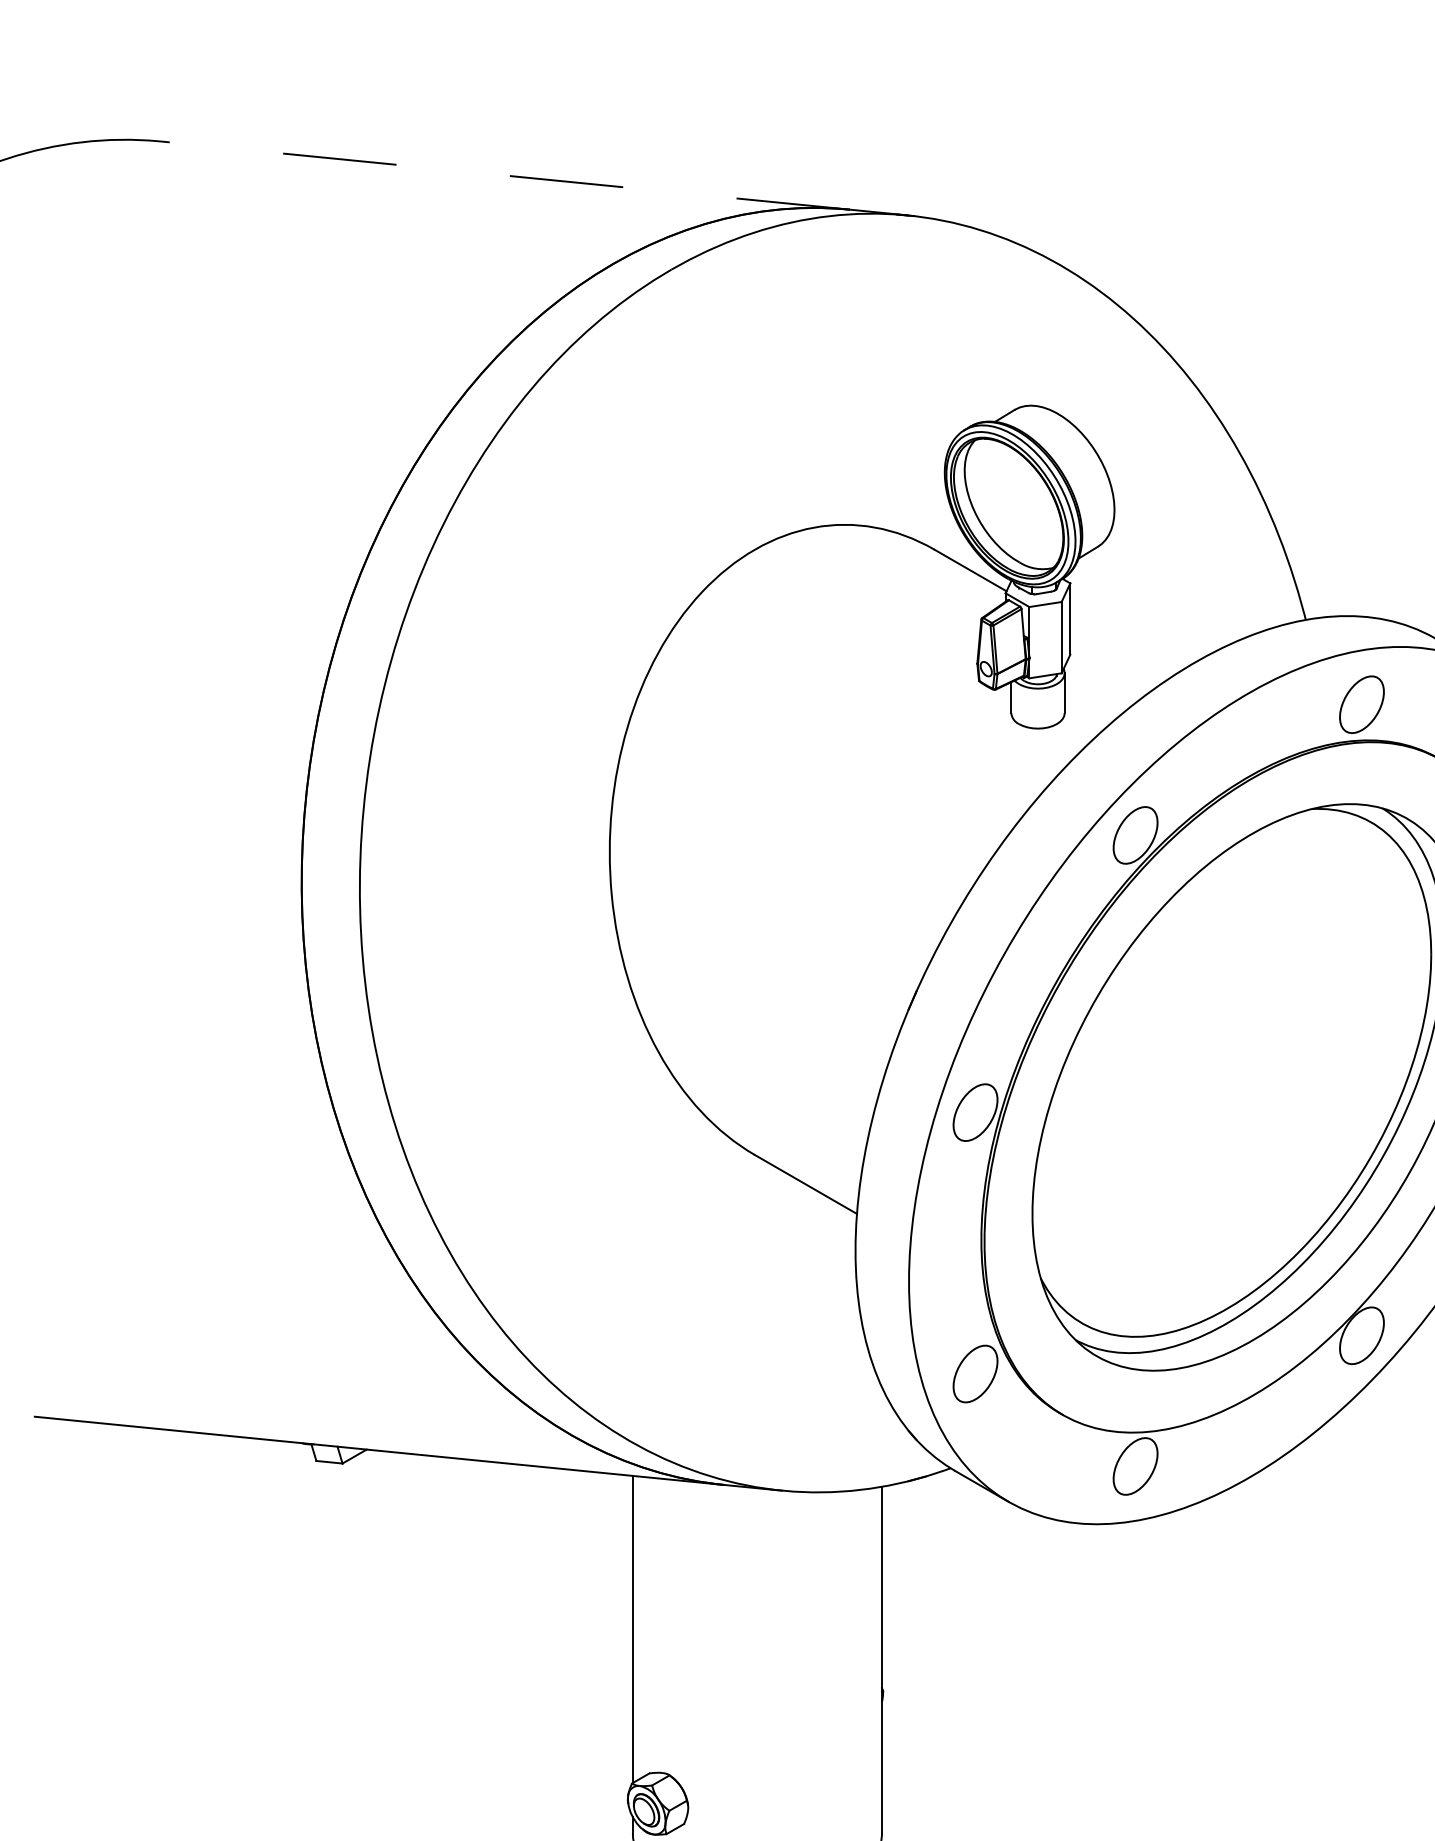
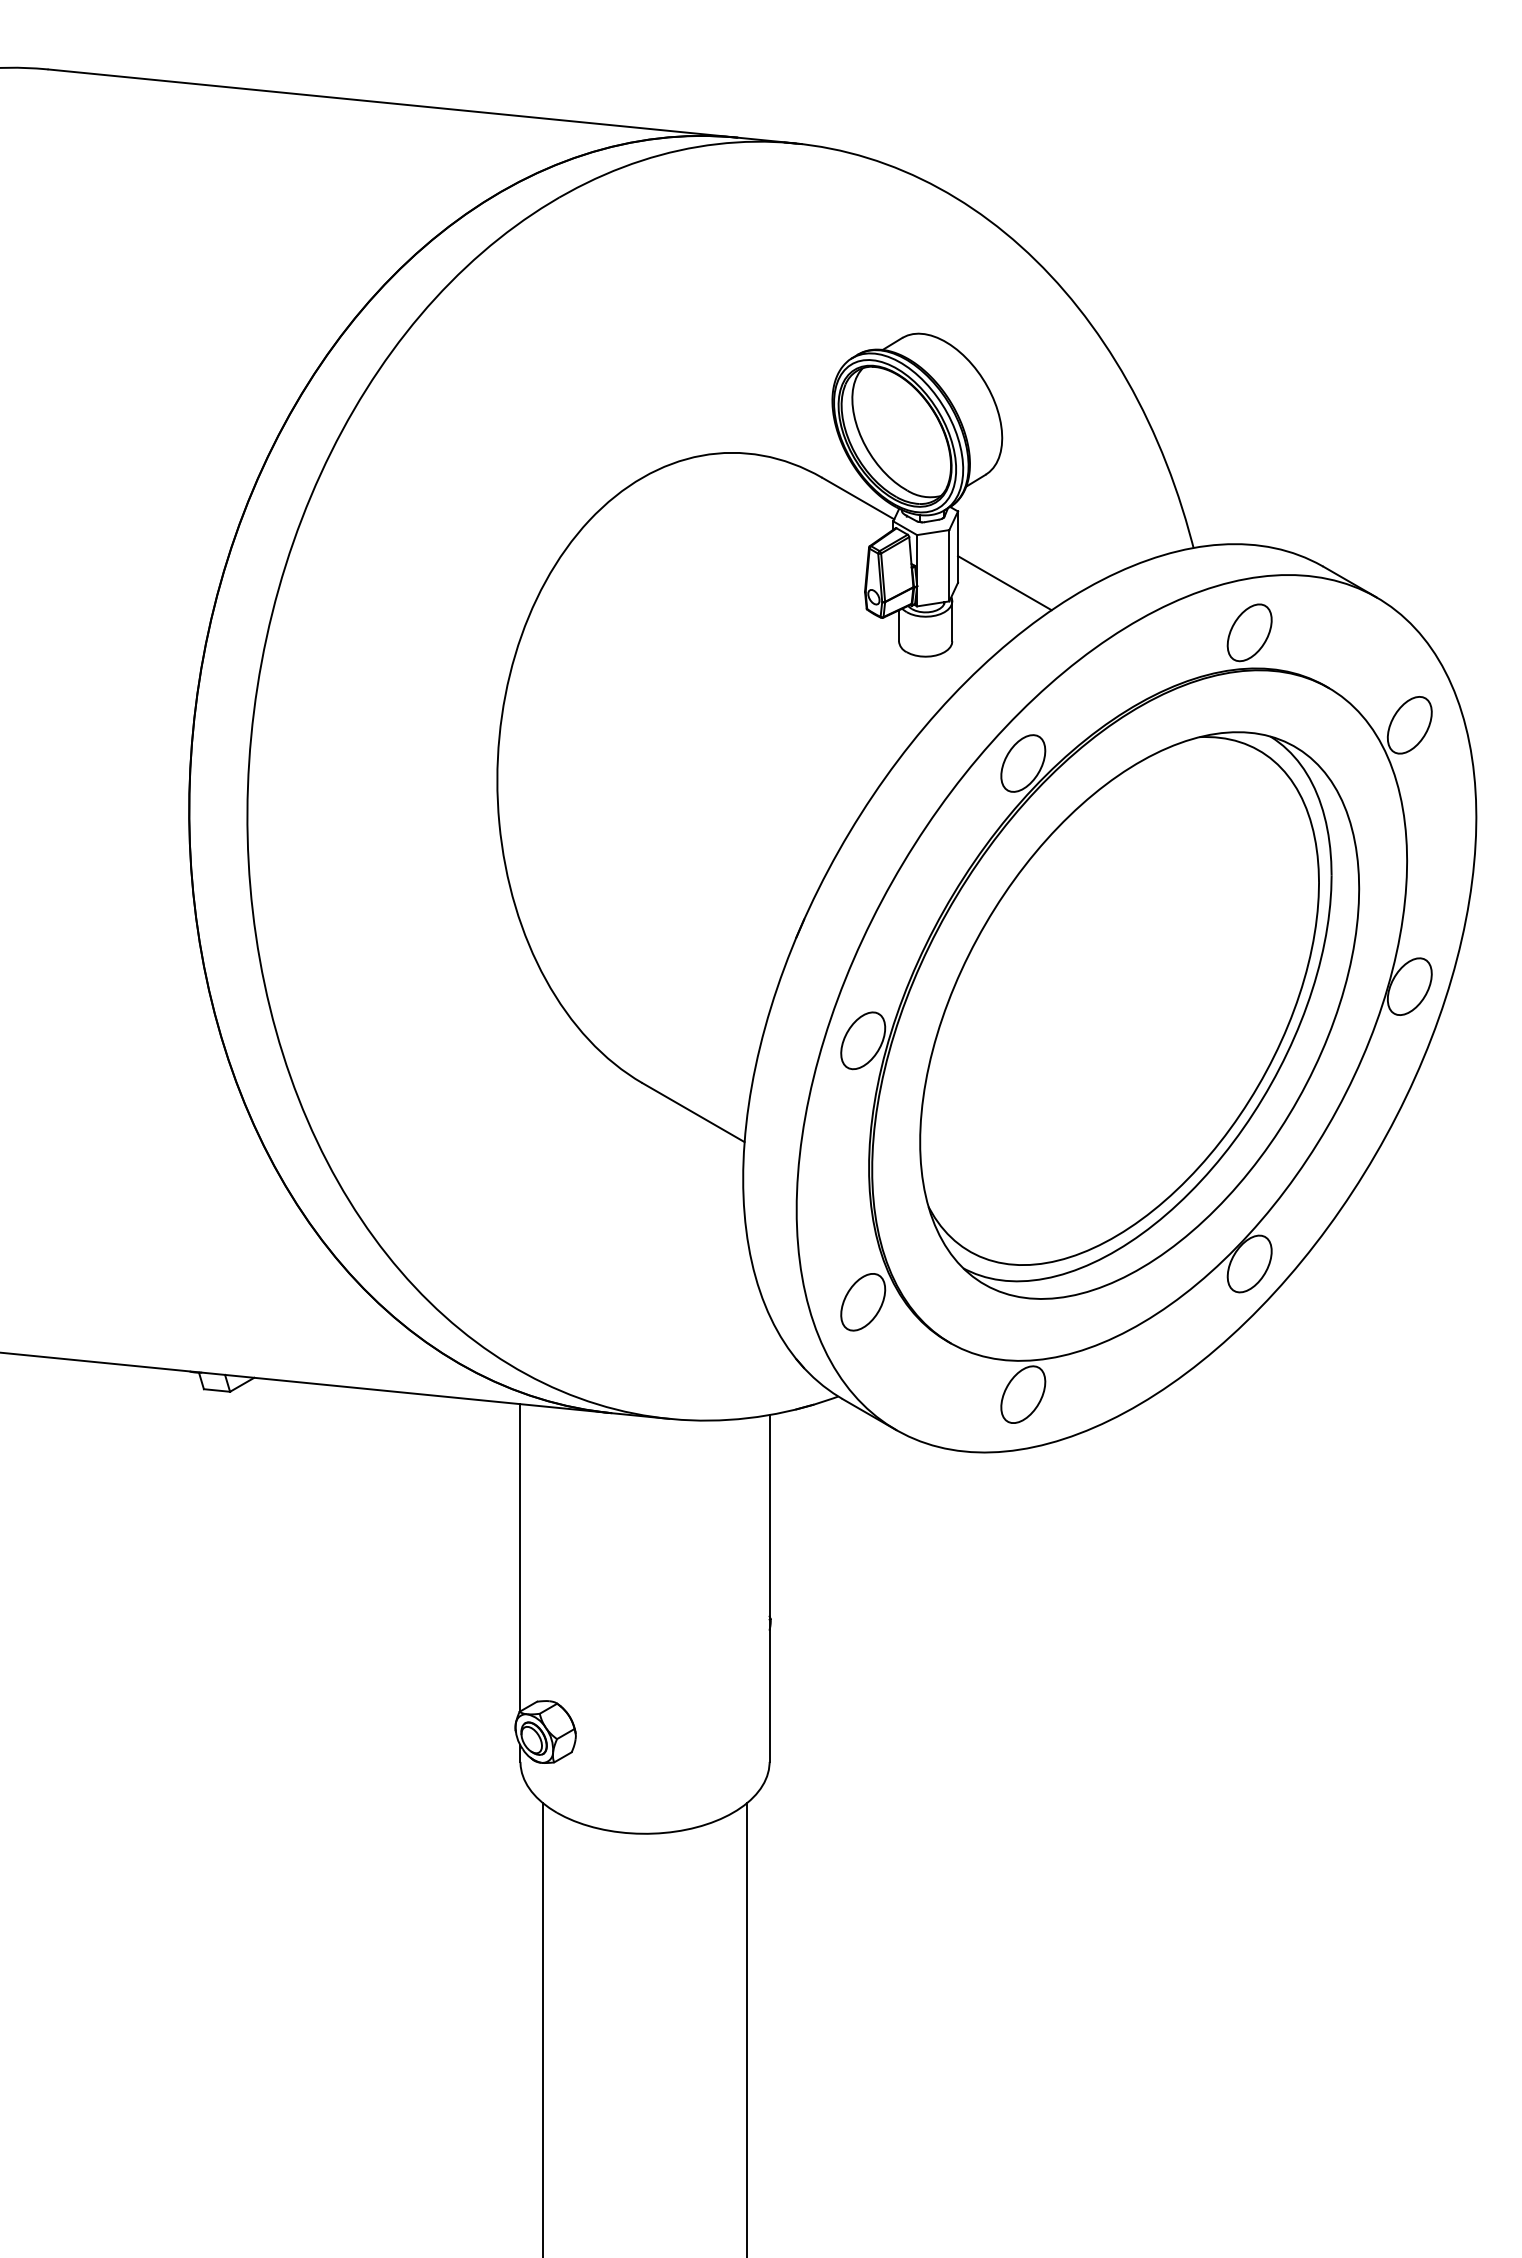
line: (504, 175) -> (392, 103), dashed -> solid
line: (1116, 655) -> (1004, 583), added

